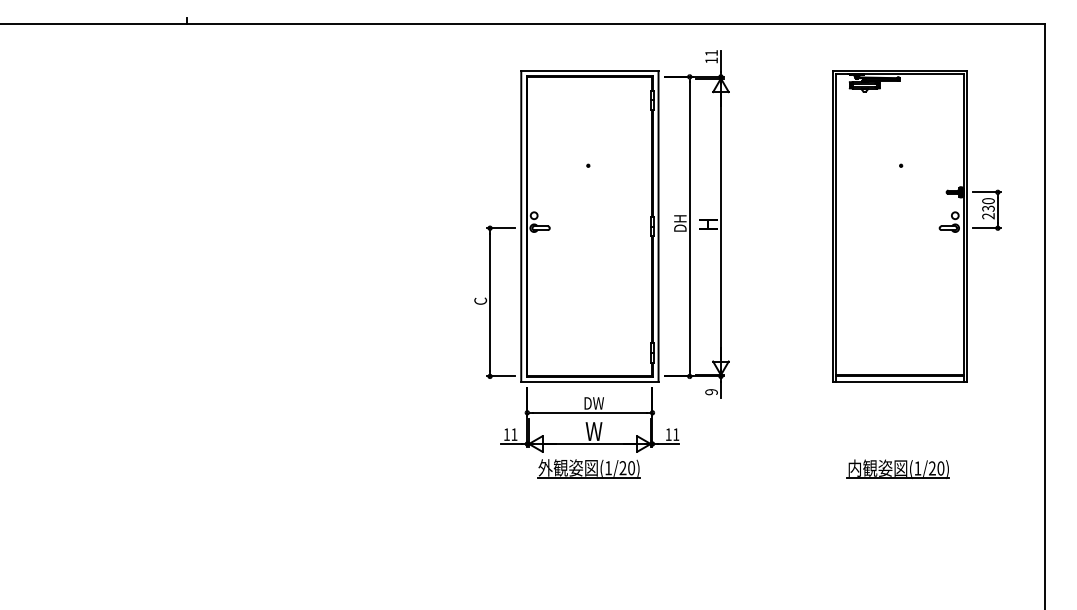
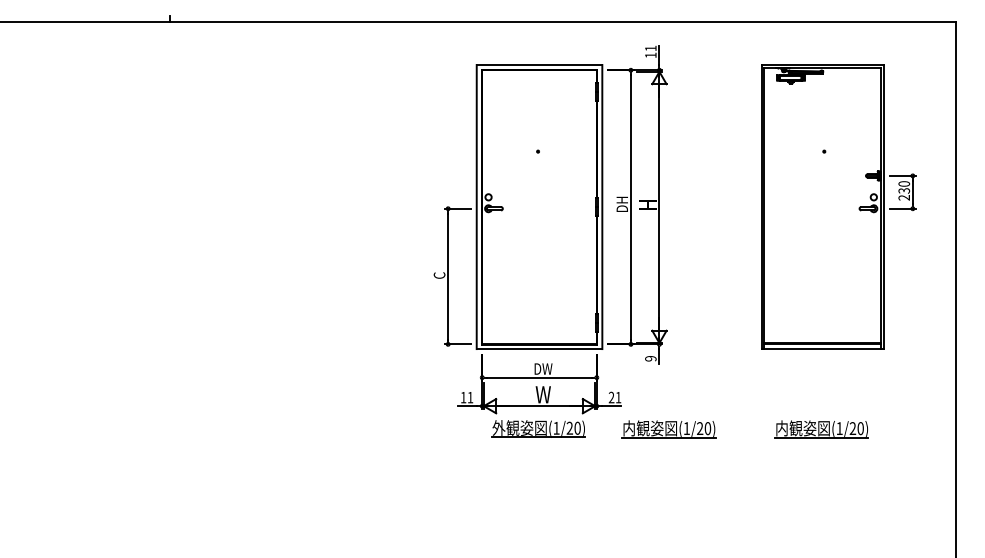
text: (668, 434) -> (611, 397), 11 -> 21
part: (730, 468) -> (668, 428), added

